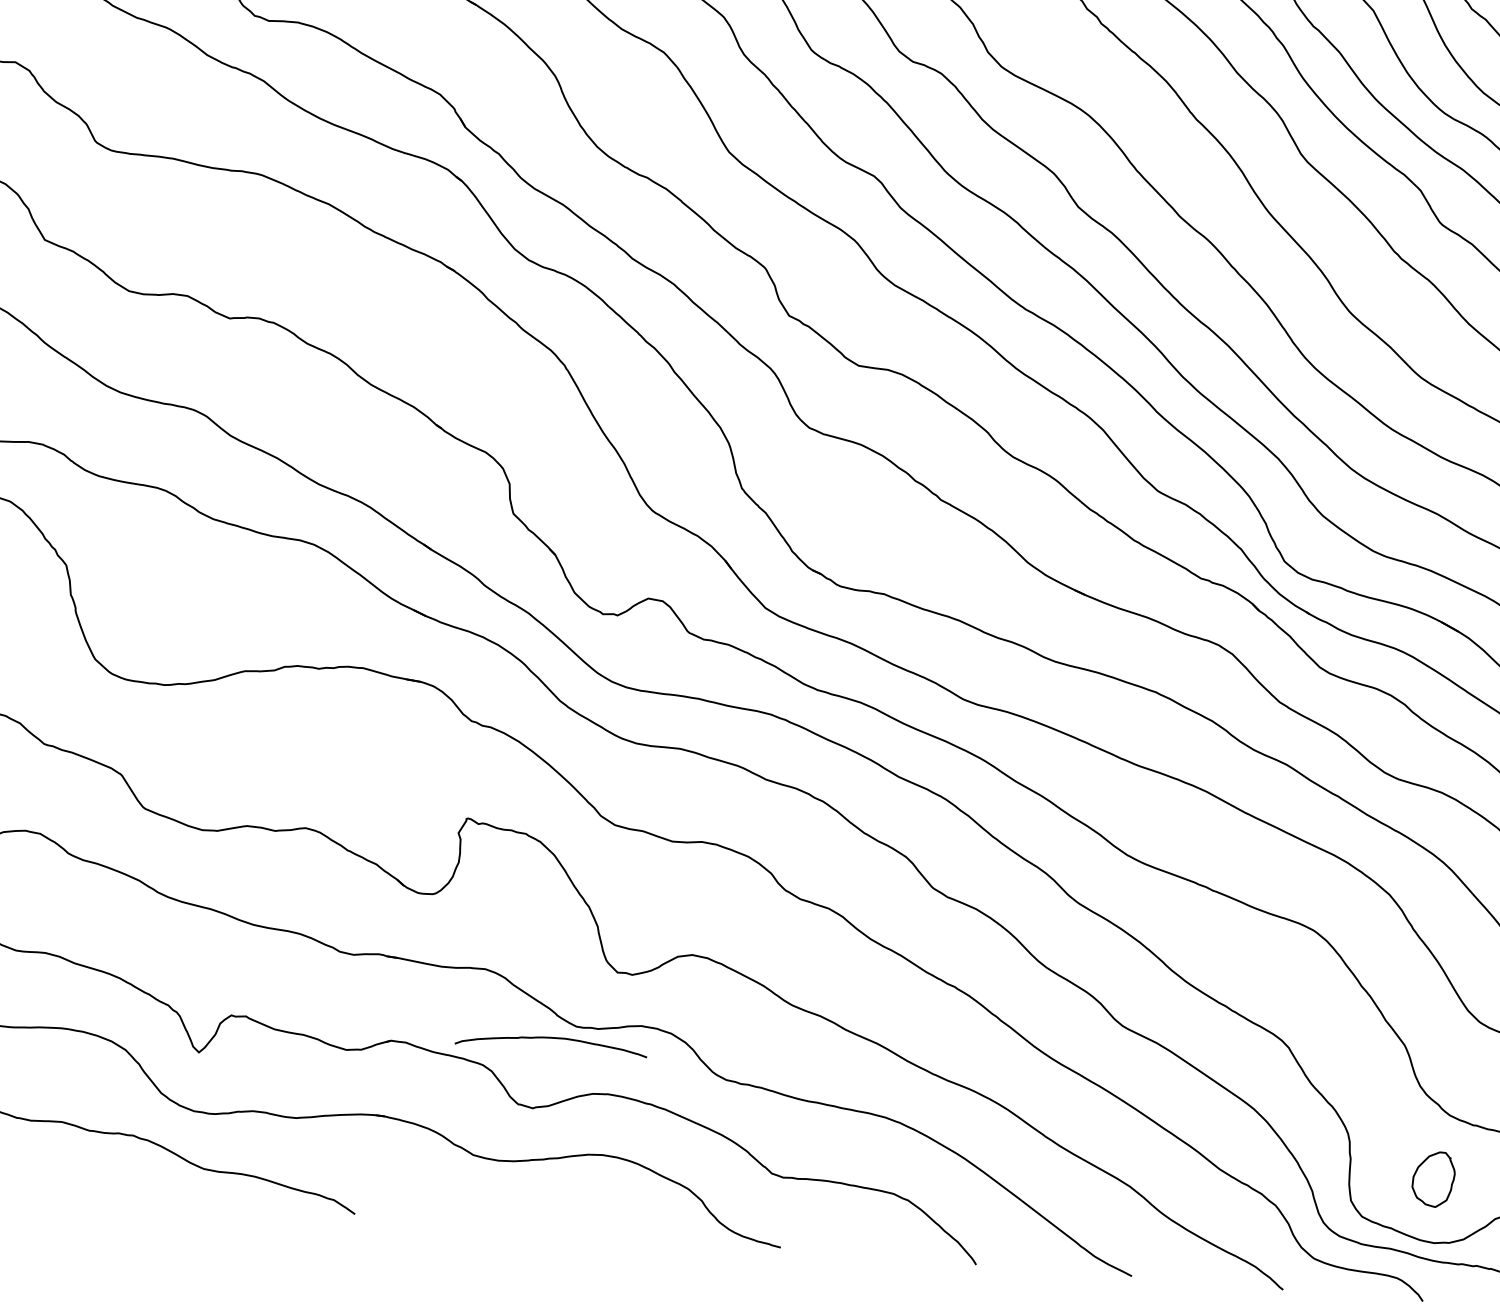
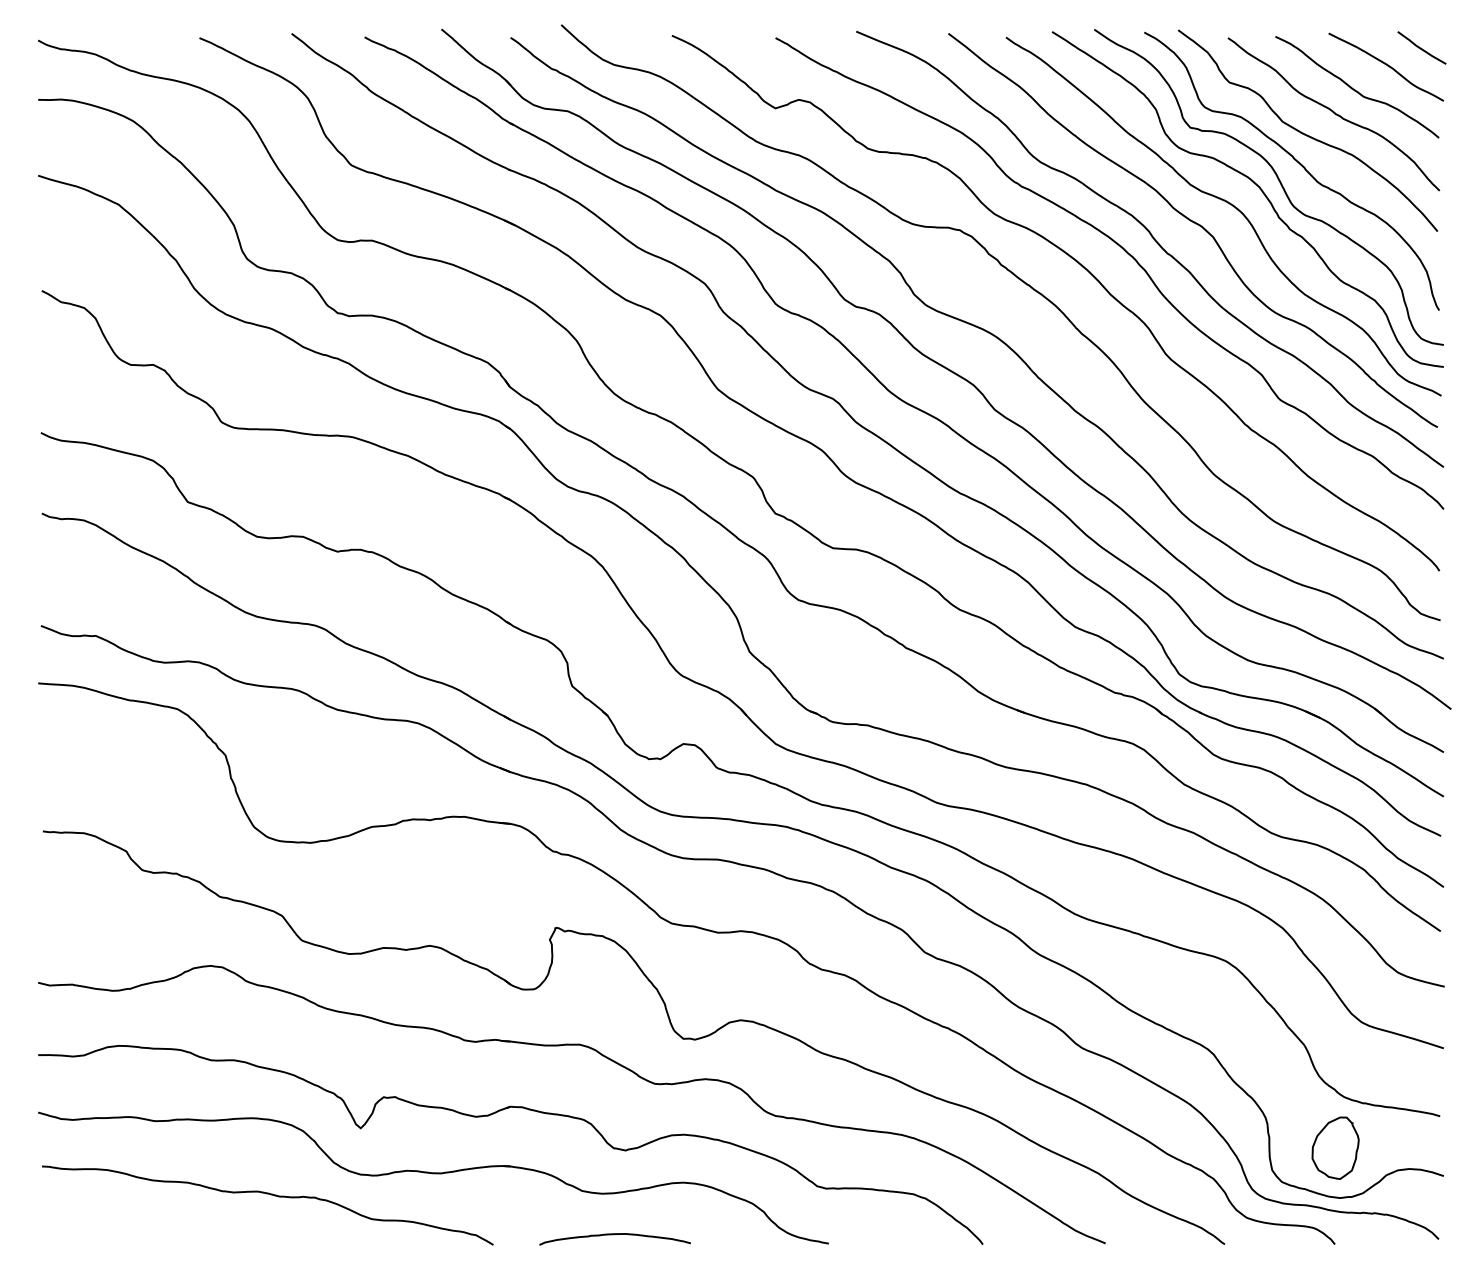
curve: (549, 1039) -> (613, 1235), moved
part: (1433, 1178) -> (1335, 1147), size x1.43

